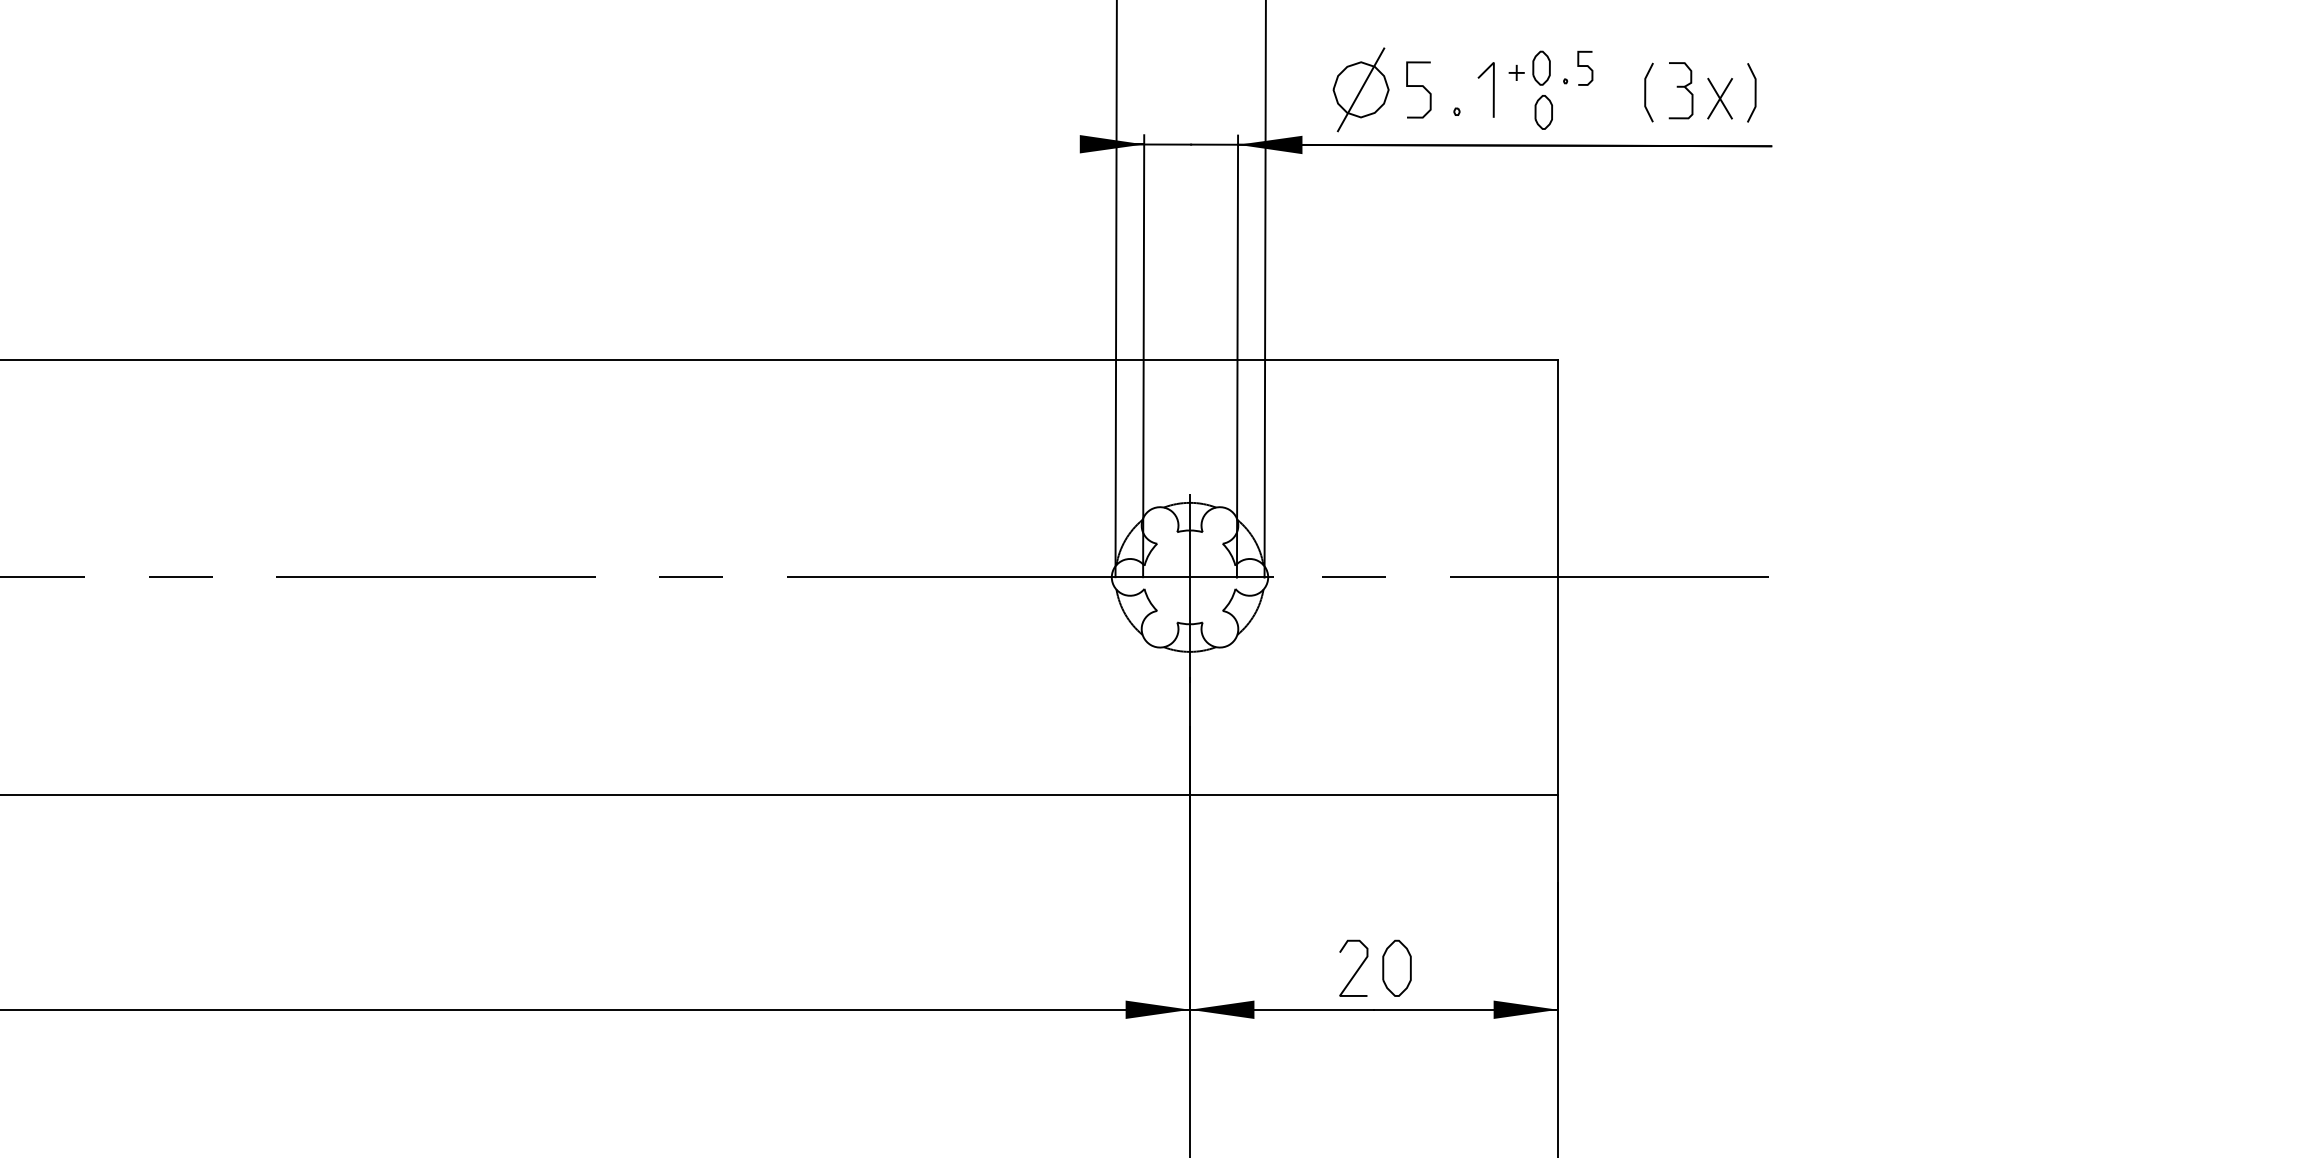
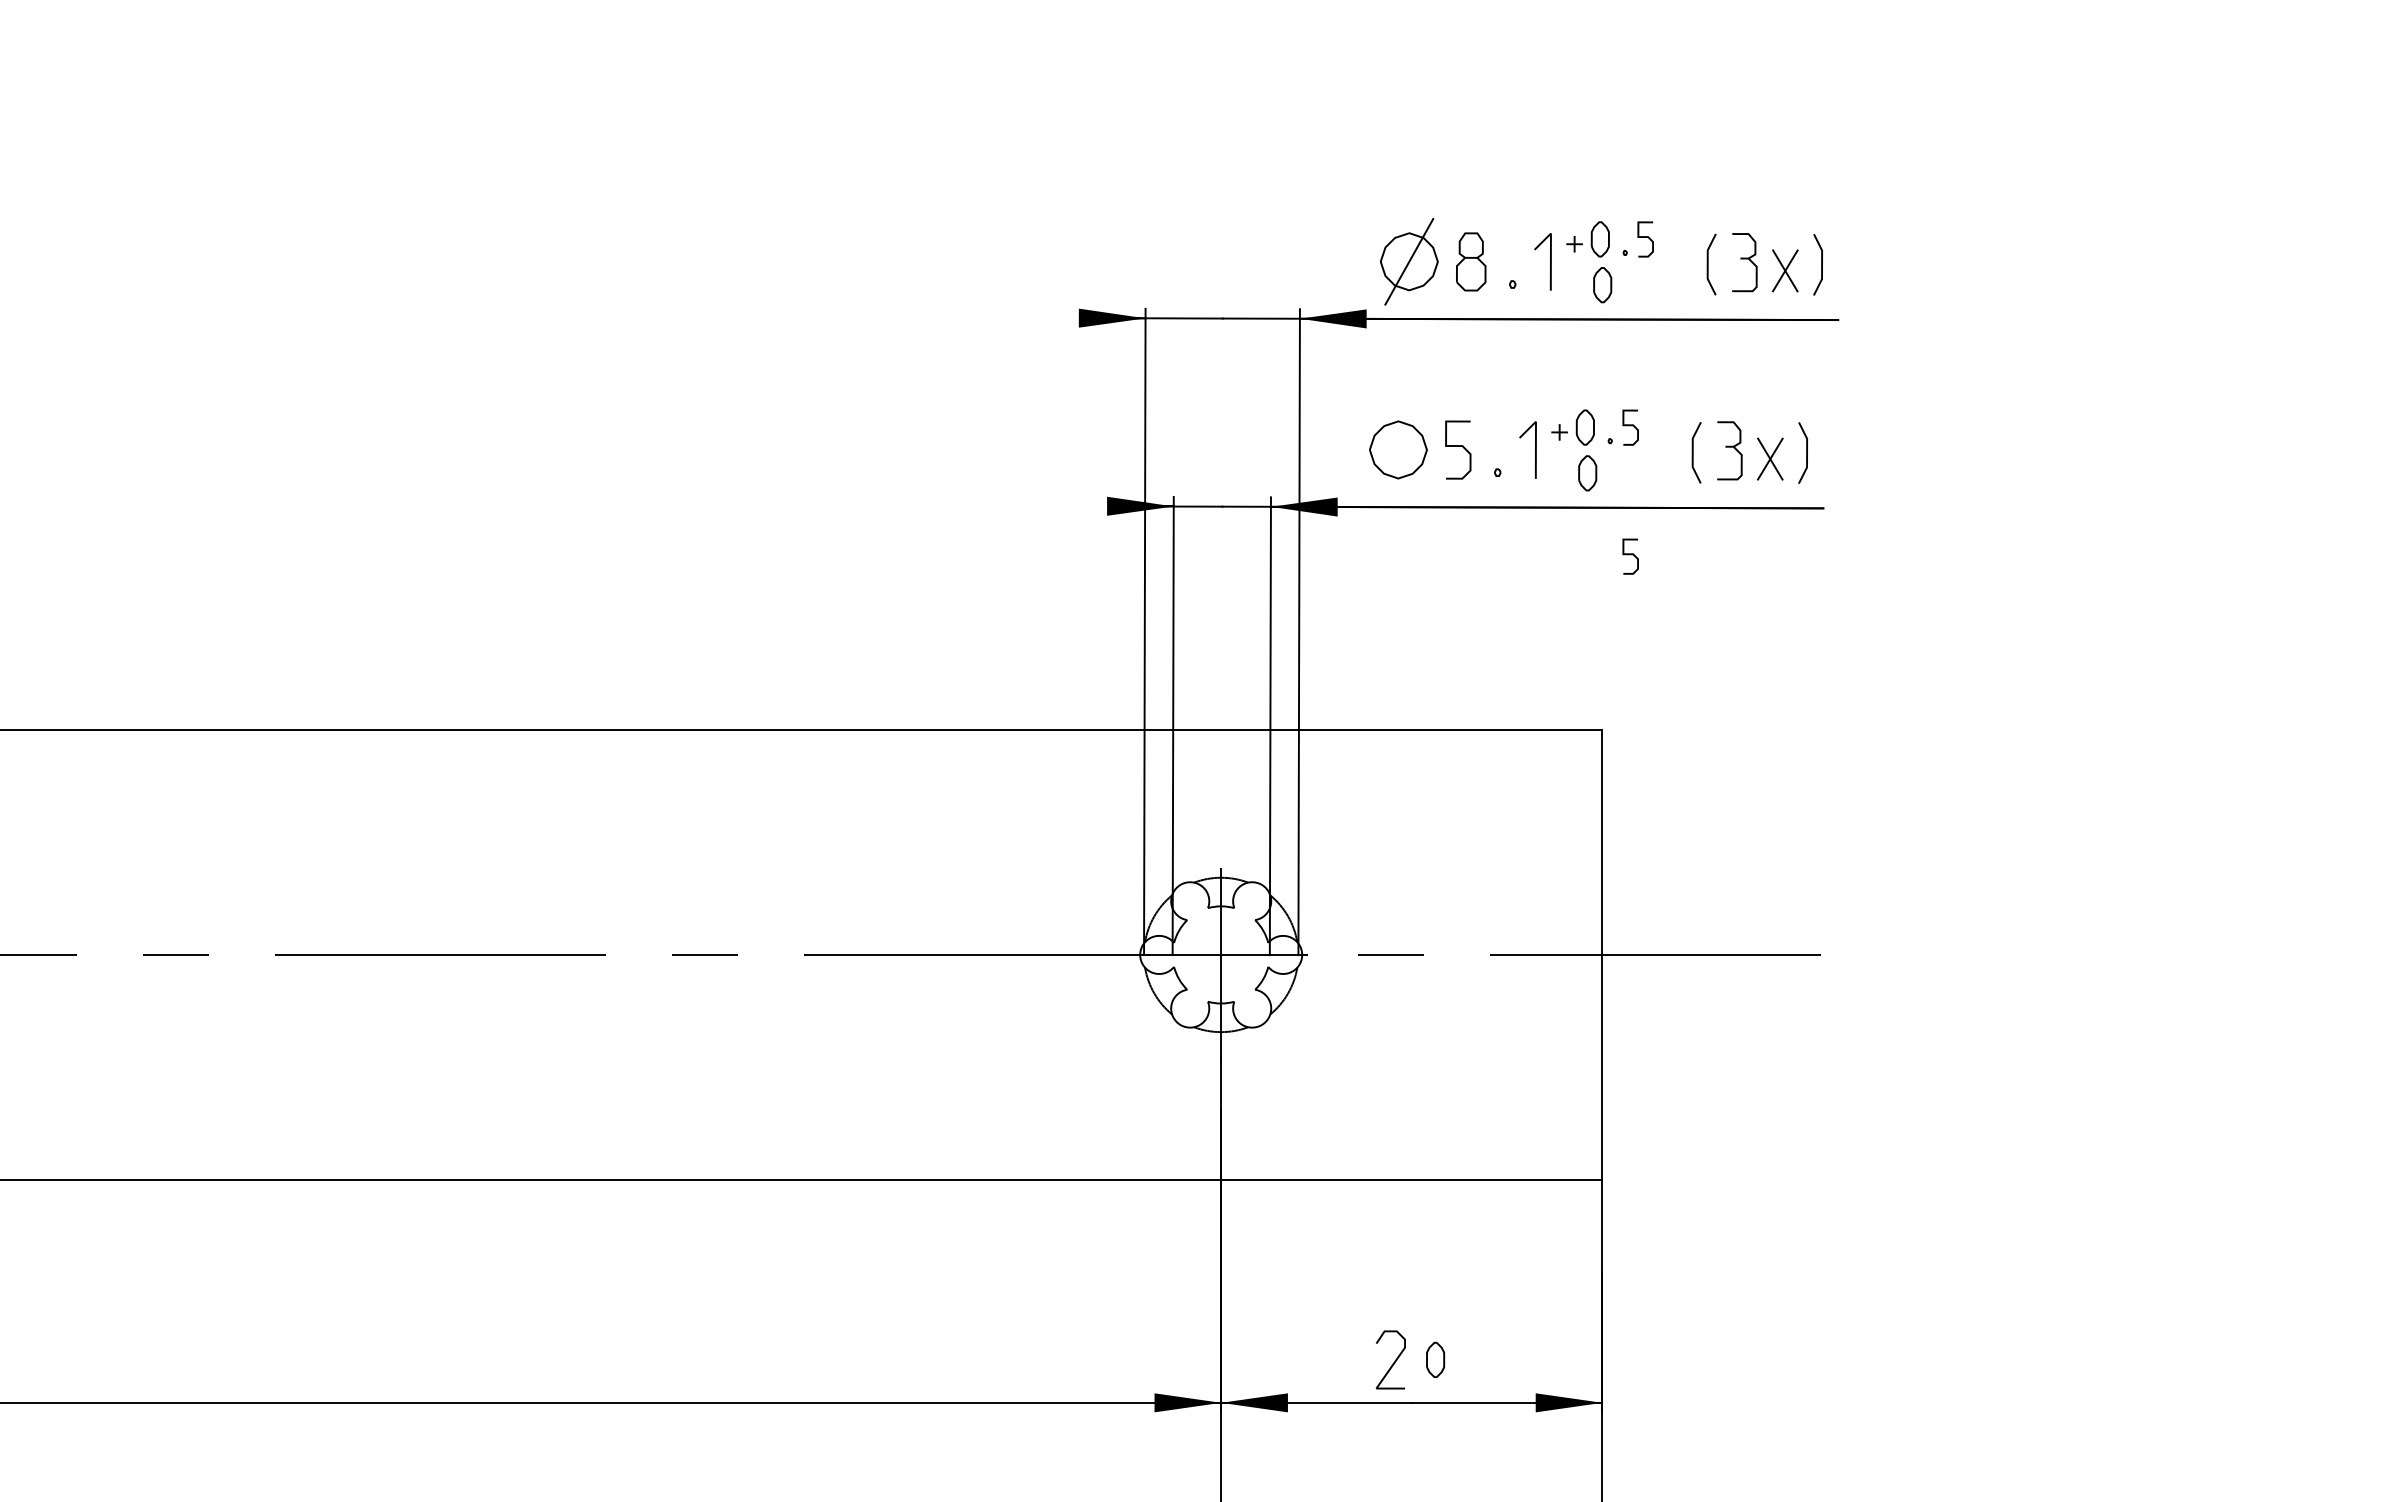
line: (1361, 89) -> (1398, 449), removed
curve: (1585, 191) -> (1630, 555), added
part: (1396, 967) -> (1435, 1359), size x0.6

